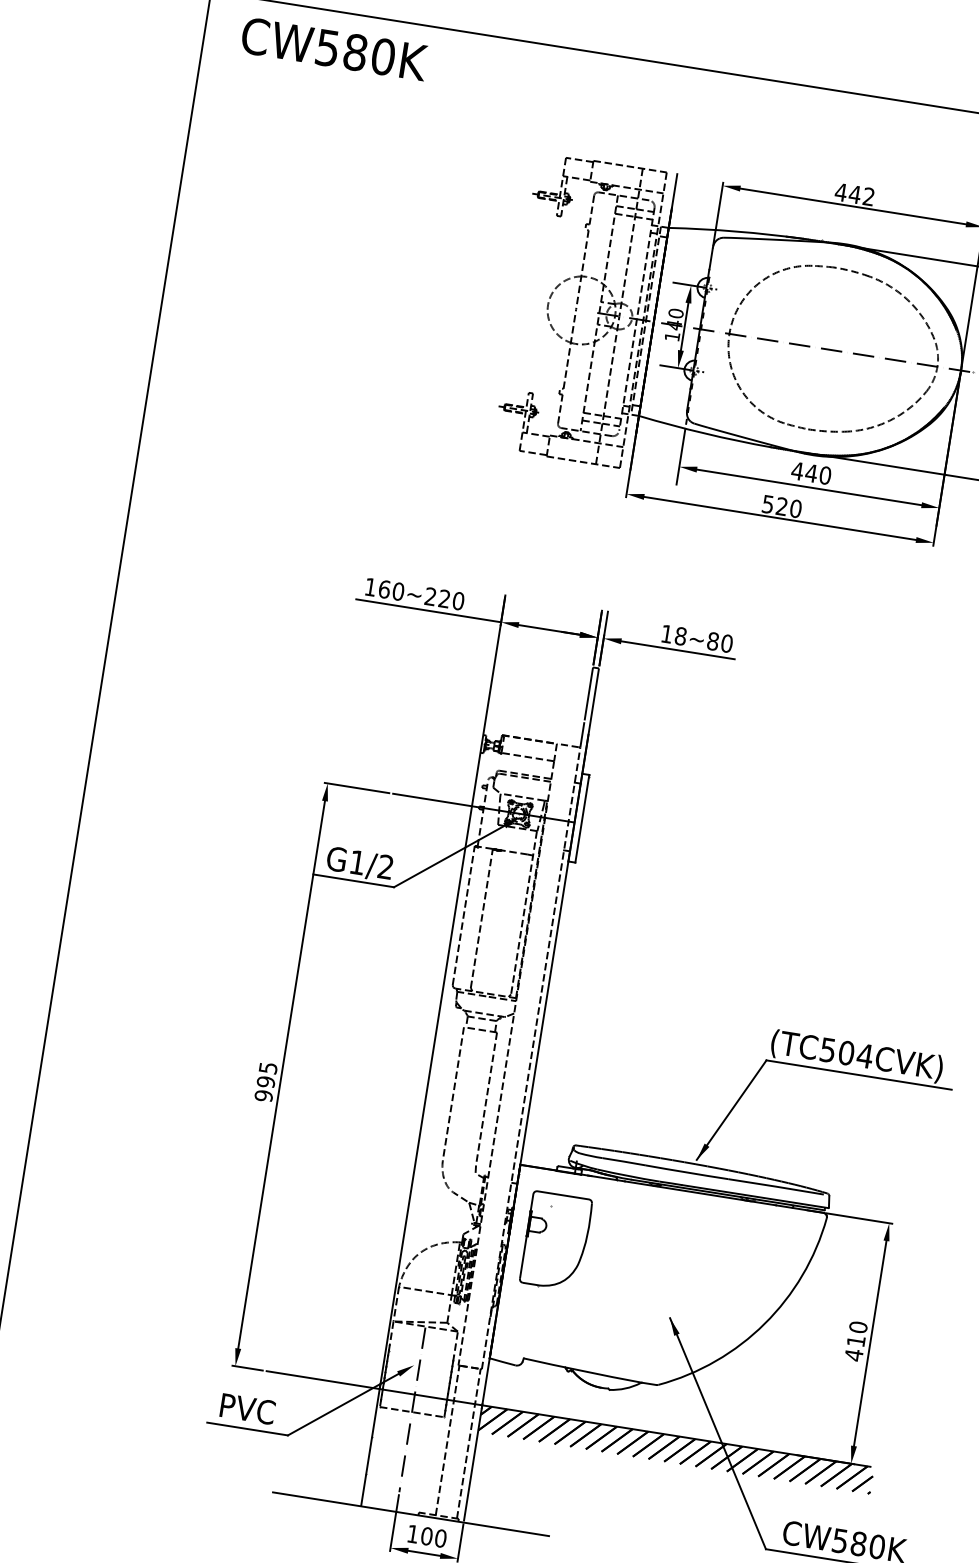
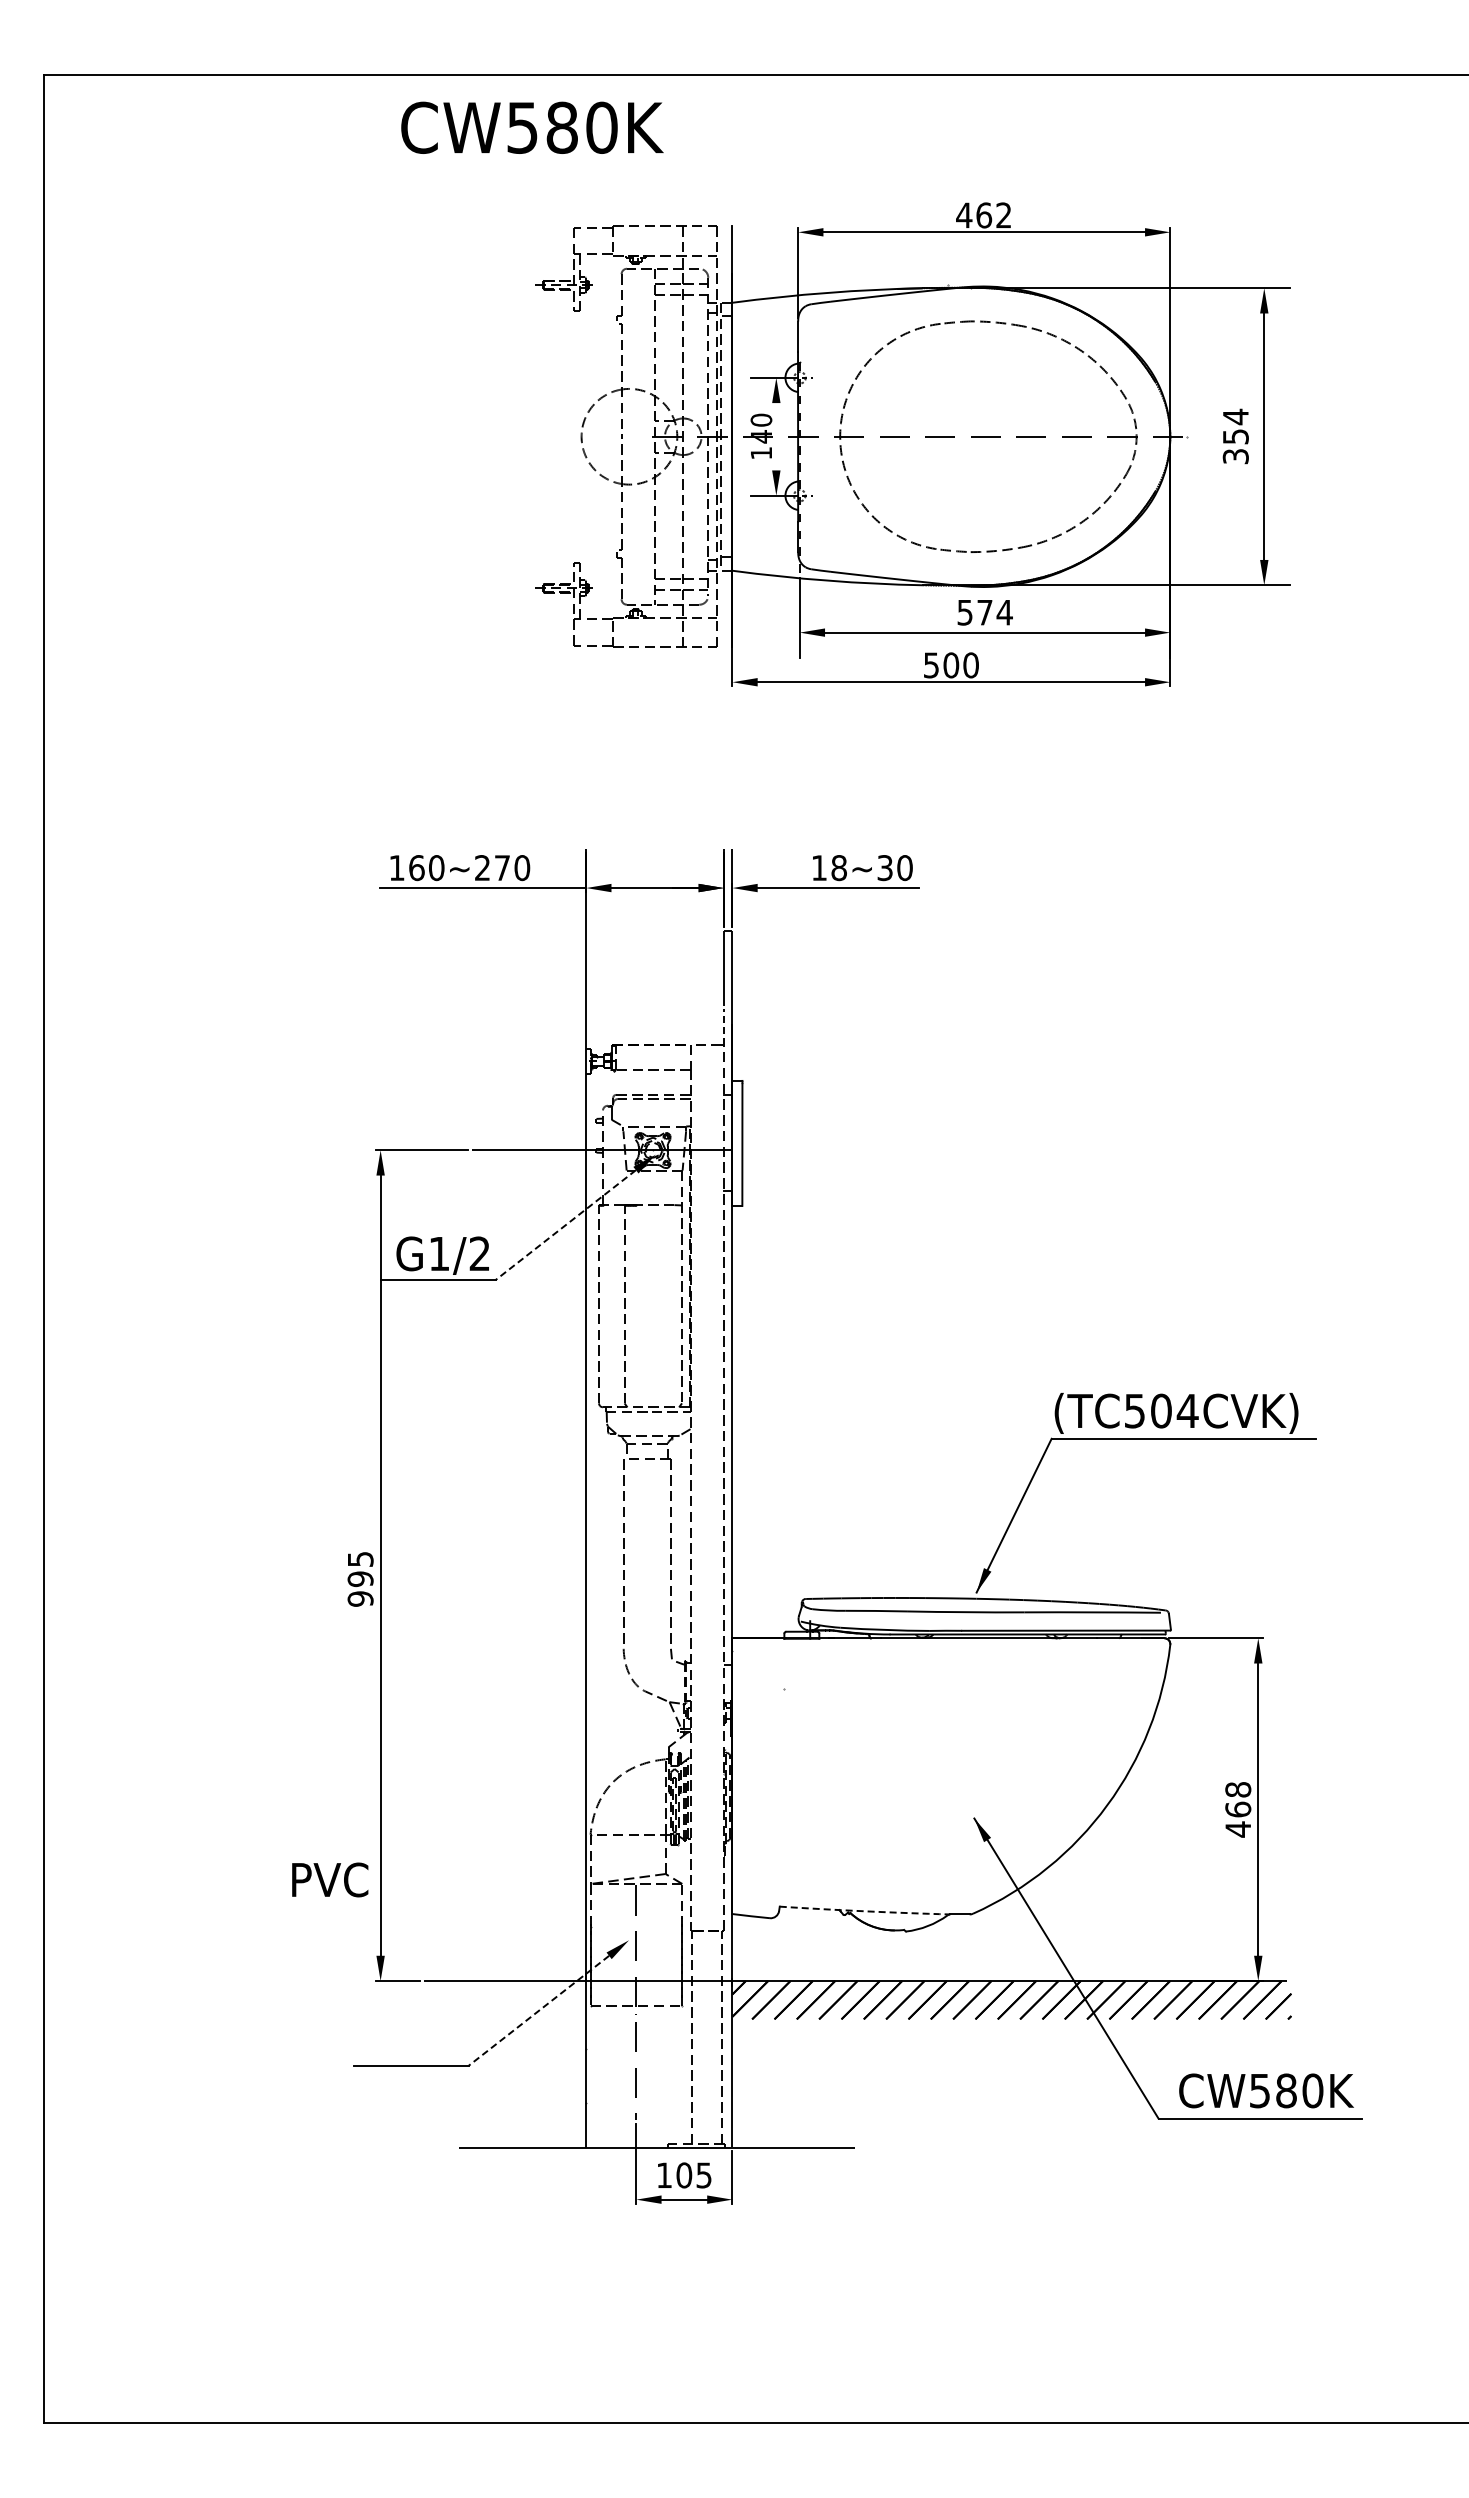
text: (334, 48) -> (532, 127), moved
text: (854, 194) -> (983, 215), 442 -> 462
line: (684, 326) -> (776, 436), removed
text: (811, 473) -> (984, 612), 440 -> 574
text: (782, 506) -> (951, 665), 520 -> 500
text: (444, 598) -> (502, 867), 160~220 -> 160~270
text: (712, 641) -> (884, 868), 18~80 -> 18~30
line: (582, 734) -> (723, 1026), solid -> dashed
line: (449, 856) -> (565, 1225), solid -> dashed
part: (556, 1241) -> (799, 1736), removed
text: (857, 1334) -> (1238, 1799), 410 -> 468
arc: (582, 1371) -> (864, 1911), solid -> dashed
line: (342, 1405) -> (538, 2011), solid -> dashed
text: (248, 1408) -> (330, 1879), moved
text: (440, 1538) -> (703, 2175), 100 -> 105

